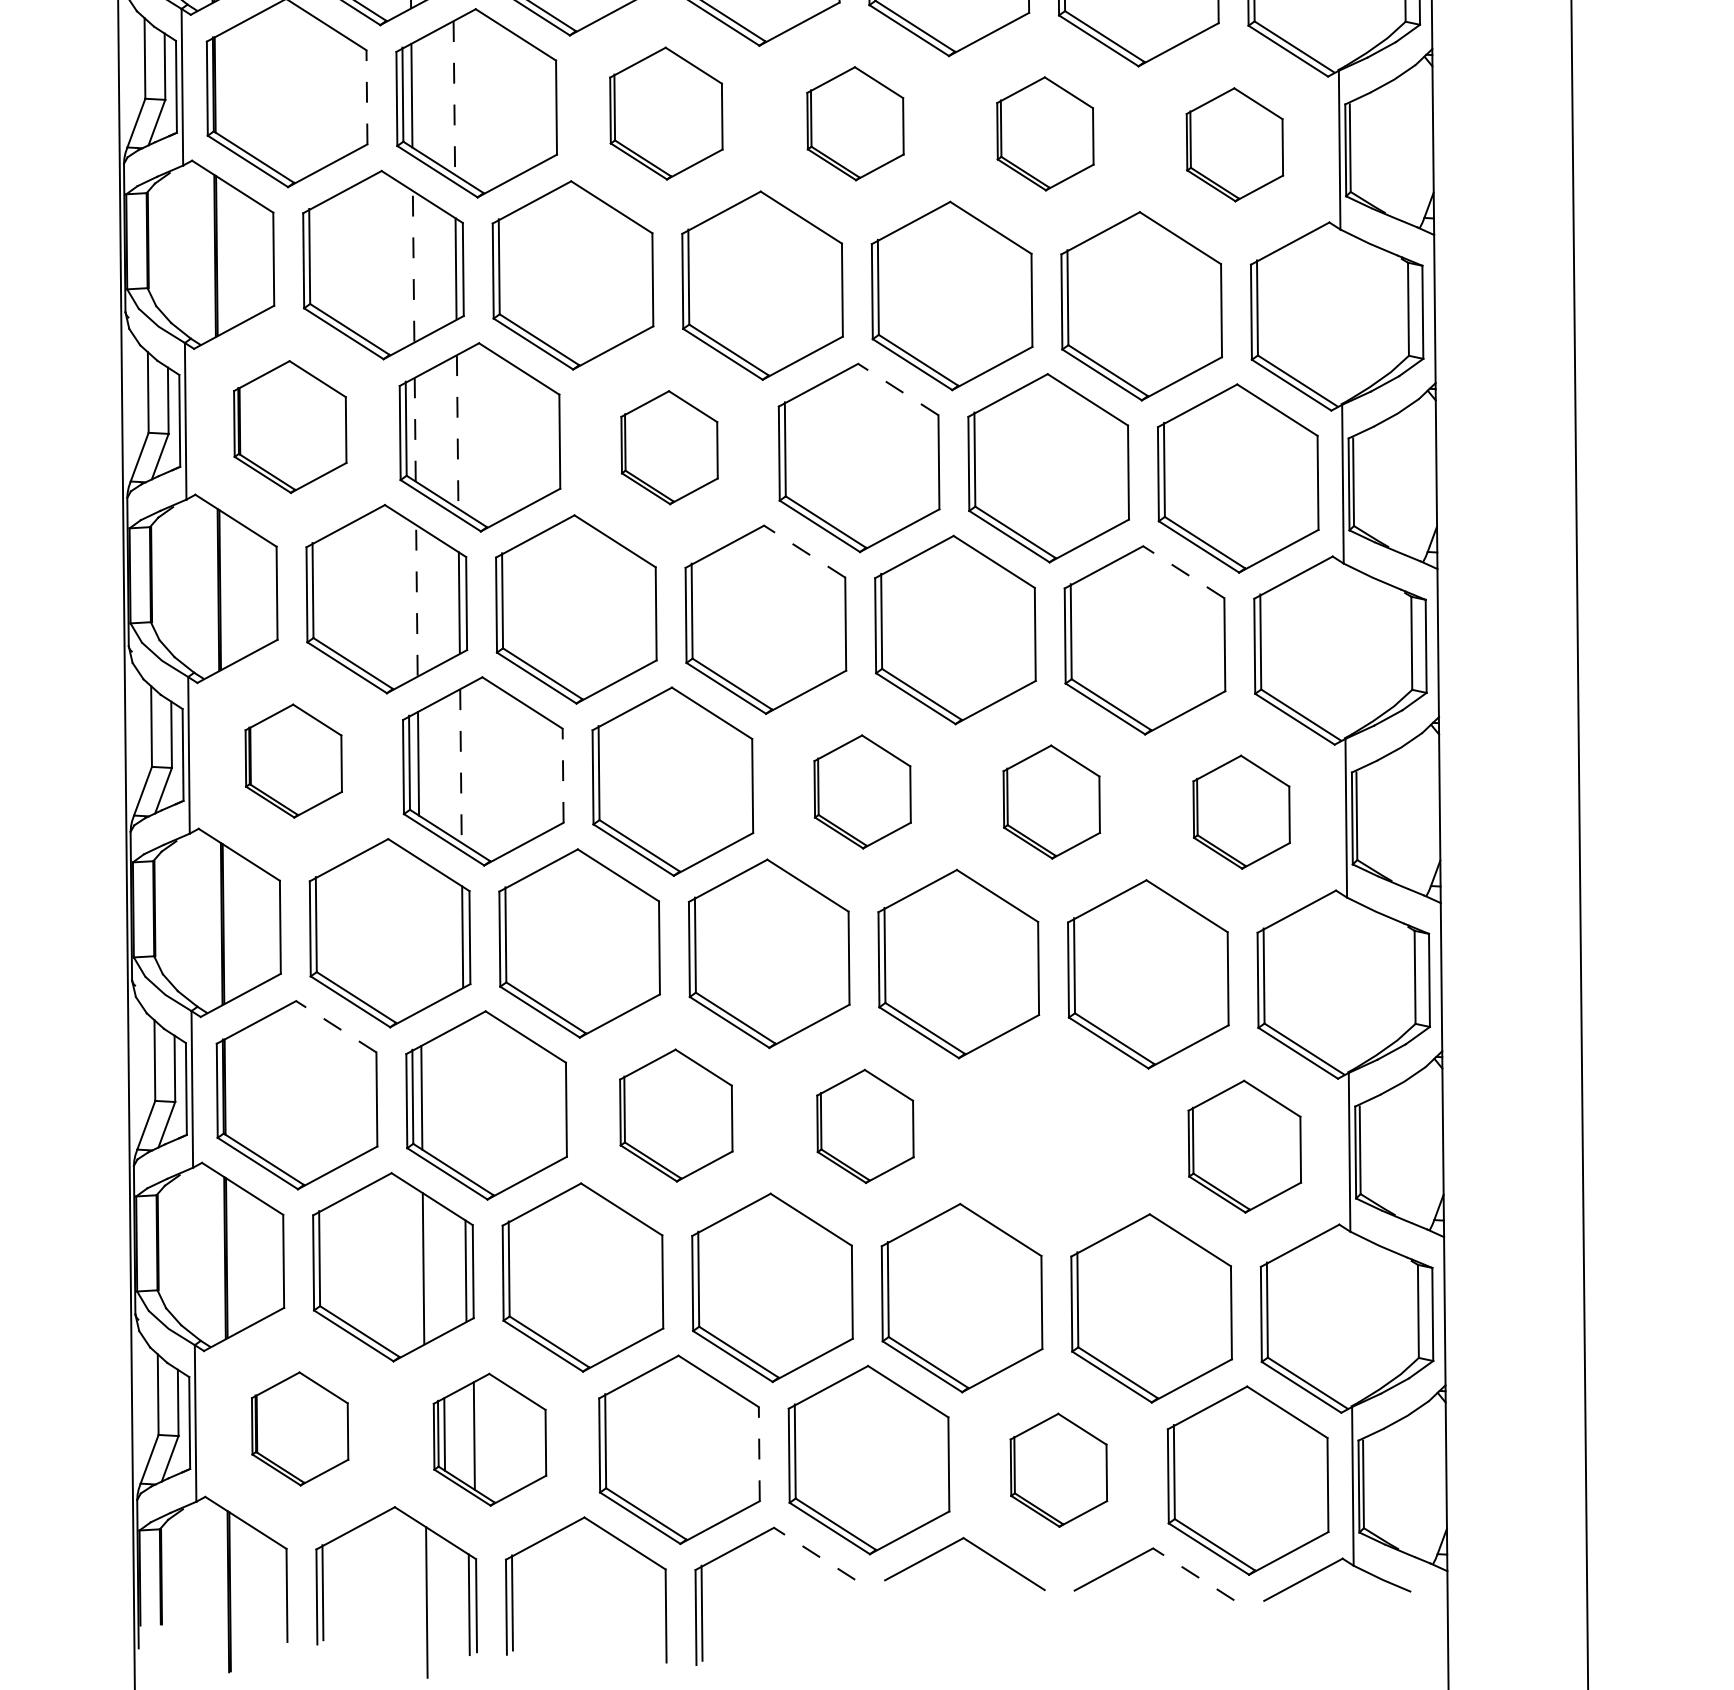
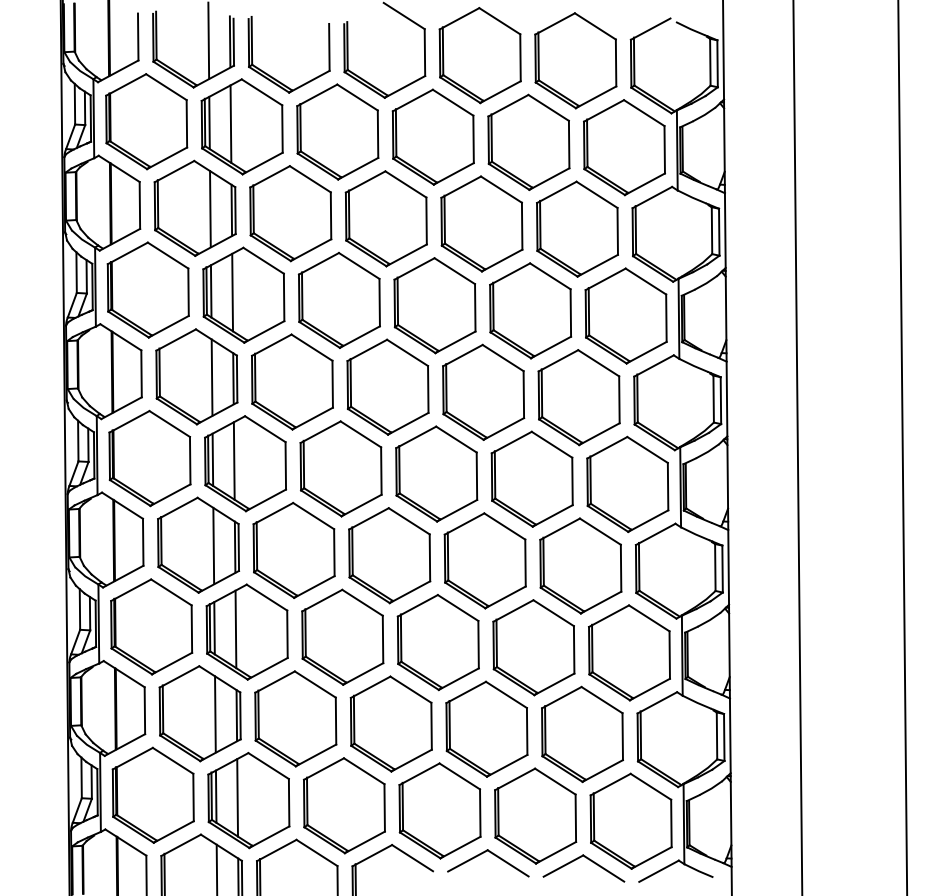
line: (366, 96) -> (186, 123), dashed -> solid
line: (453, 98) -> (230, 124), dashed -> solid
part: (665, 112) -> (337, 131), size x1.43
part: (854, 122) -> (432, 136), size x1.67
part: (1044, 132) -> (528, 141), size x1.67
part: (1234, 144) -> (624, 147), size x1.67
line: (413, 267) -> (210, 209), dashed -> solid
line: (897, 388) -> (454, 270), dashed -> solid
part: (288, 425) -> (147, 289), size x1.43
line: (415, 427) -> (211, 290), dashed -> solid
line: (457, 431) -> (232, 292), dashed -> solid
part: (669, 447) -> (339, 300), size x1.67
line: (804, 550) -> (407, 352), dashed -> solid
line: (1183, 572) -> (598, 363), dashed -> solid
line: (417, 600) -> (212, 377), dashed -> solid
part: (292, 761) -> (149, 458), size x1.67
line: (461, 767) -> (234, 461), dashed -> solid
line: (562, 775) -> (285, 465), dashed -> solid
part: (862, 790) -> (436, 473), size x1.67
part: (1050, 800) -> (531, 478), size x1.67
part: (1240, 810) -> (627, 483), size x1.67
line: (419, 933) -> (213, 545), added
line: (336, 1026) -> (171, 592), dashed -> solid
line: (463, 1100) -> (235, 629), added
part: (675, 1114) -> (342, 636), size x1.43
part: (864, 1126) -> (437, 642), size x1.67
part: (1054, 1135) -> (533, 647), added
part: (1244, 1145) -> (629, 652), size x1.43
part: (298, 1427) -> (152, 794), size x1.67
part: (489, 1439) -> (248, 800), size x1.43
line: (758, 1453) -> (384, 807), dashed -> solid
part: (1058, 1469) -> (535, 815), size x1.67
line: (814, 1552) -> (412, 857), dashed -> solid
line: (1193, 1574) -> (603, 868), dashed -> solid

